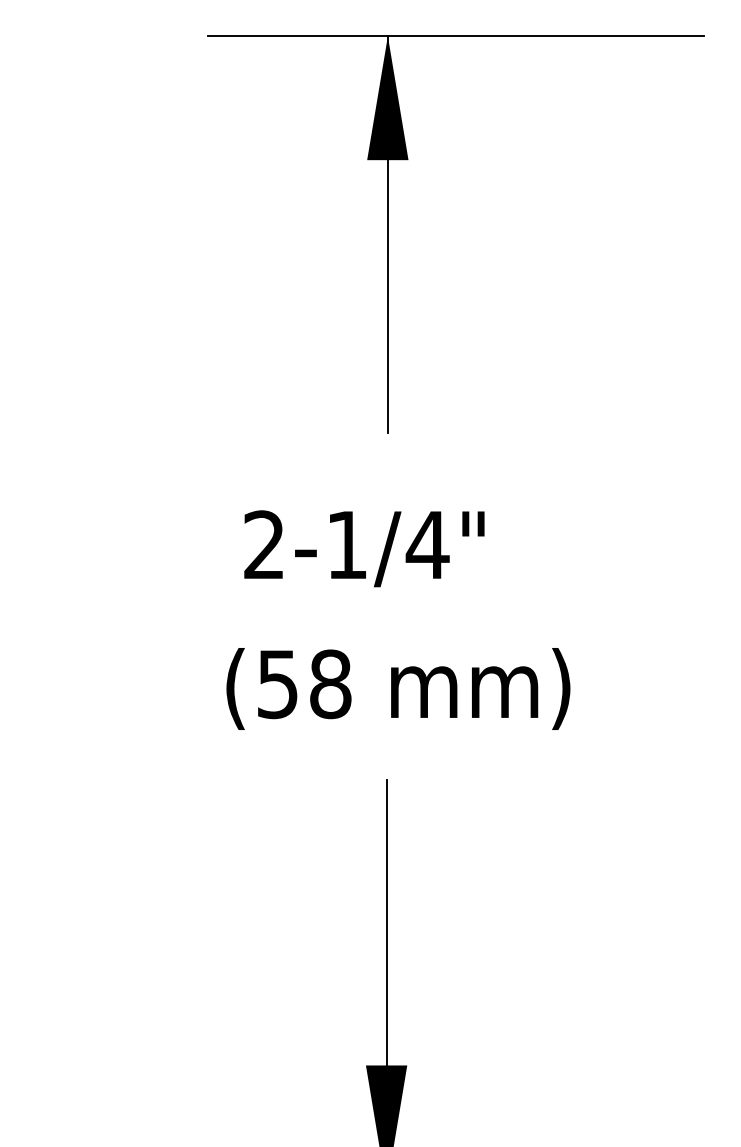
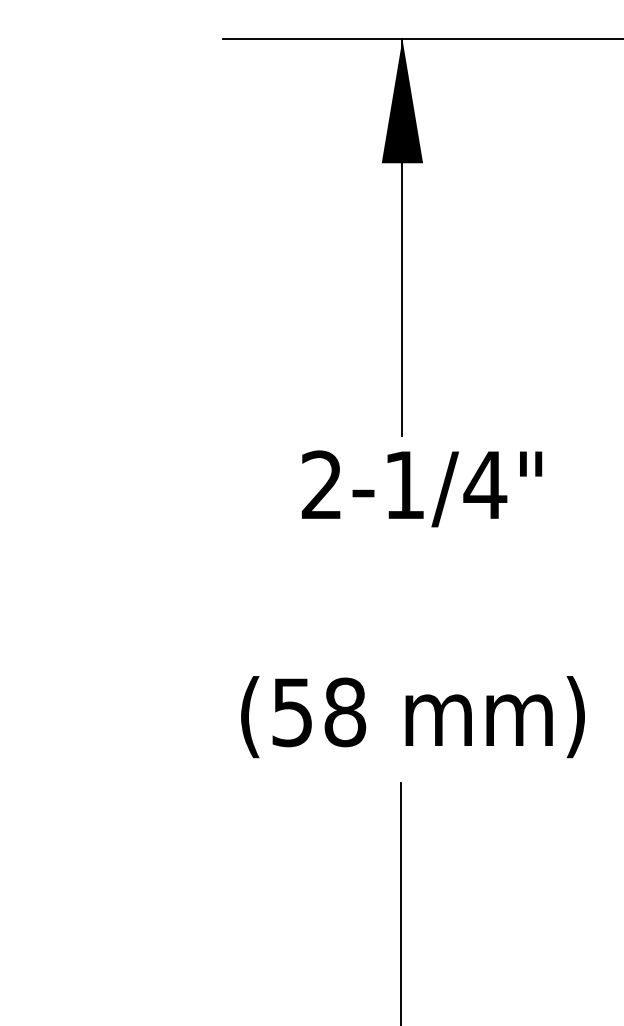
text: (364, 548) -> (422, 488), moved
text: (398, 688) -> (413, 716), moved

